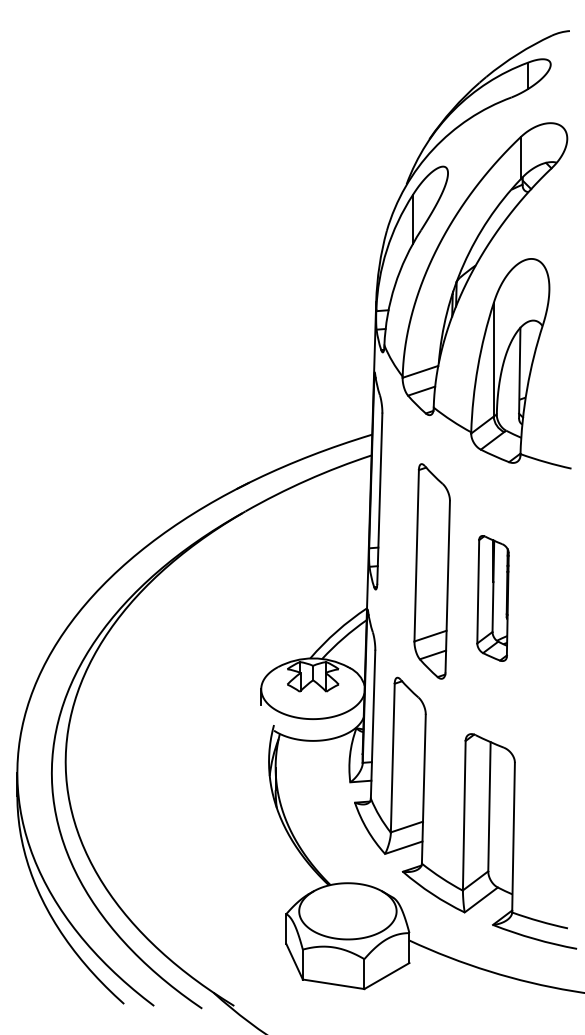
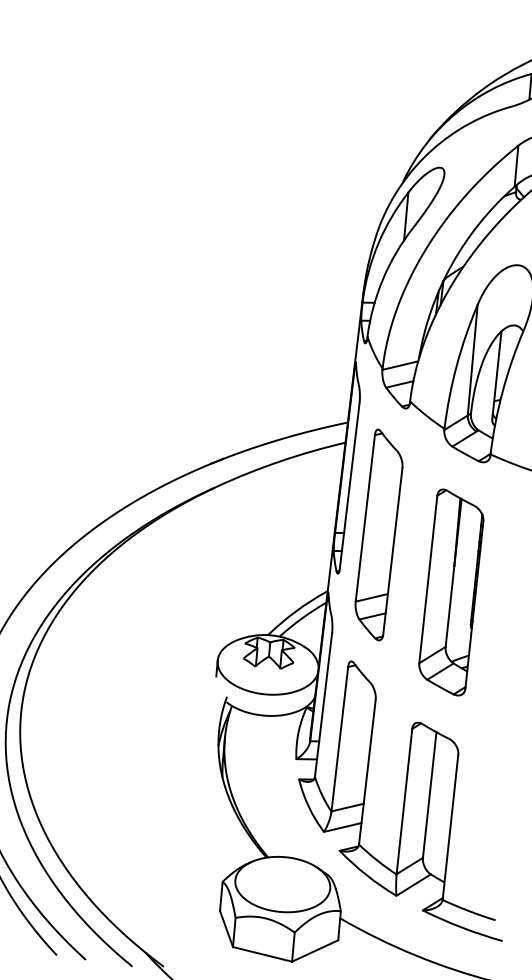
part: (431, 571) -> (378, 535), moved
part: (492, 598) -> (450, 592), size x1.67

